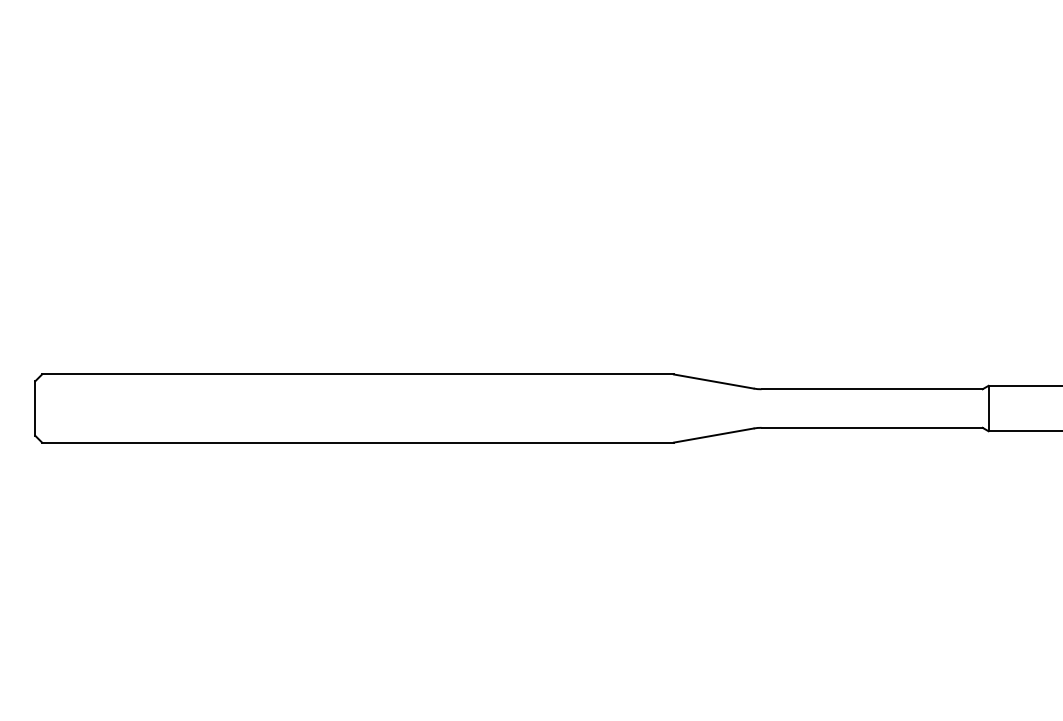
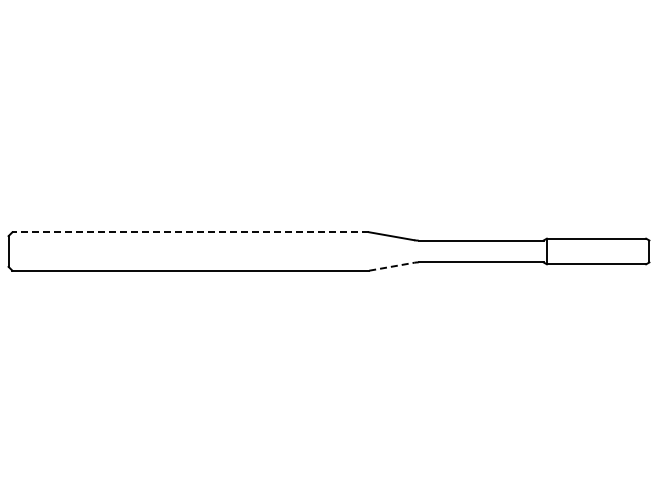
line: (357, 374) -> (190, 232), solid -> dashed
line: (713, 435) -> (391, 266), solid -> dashed

